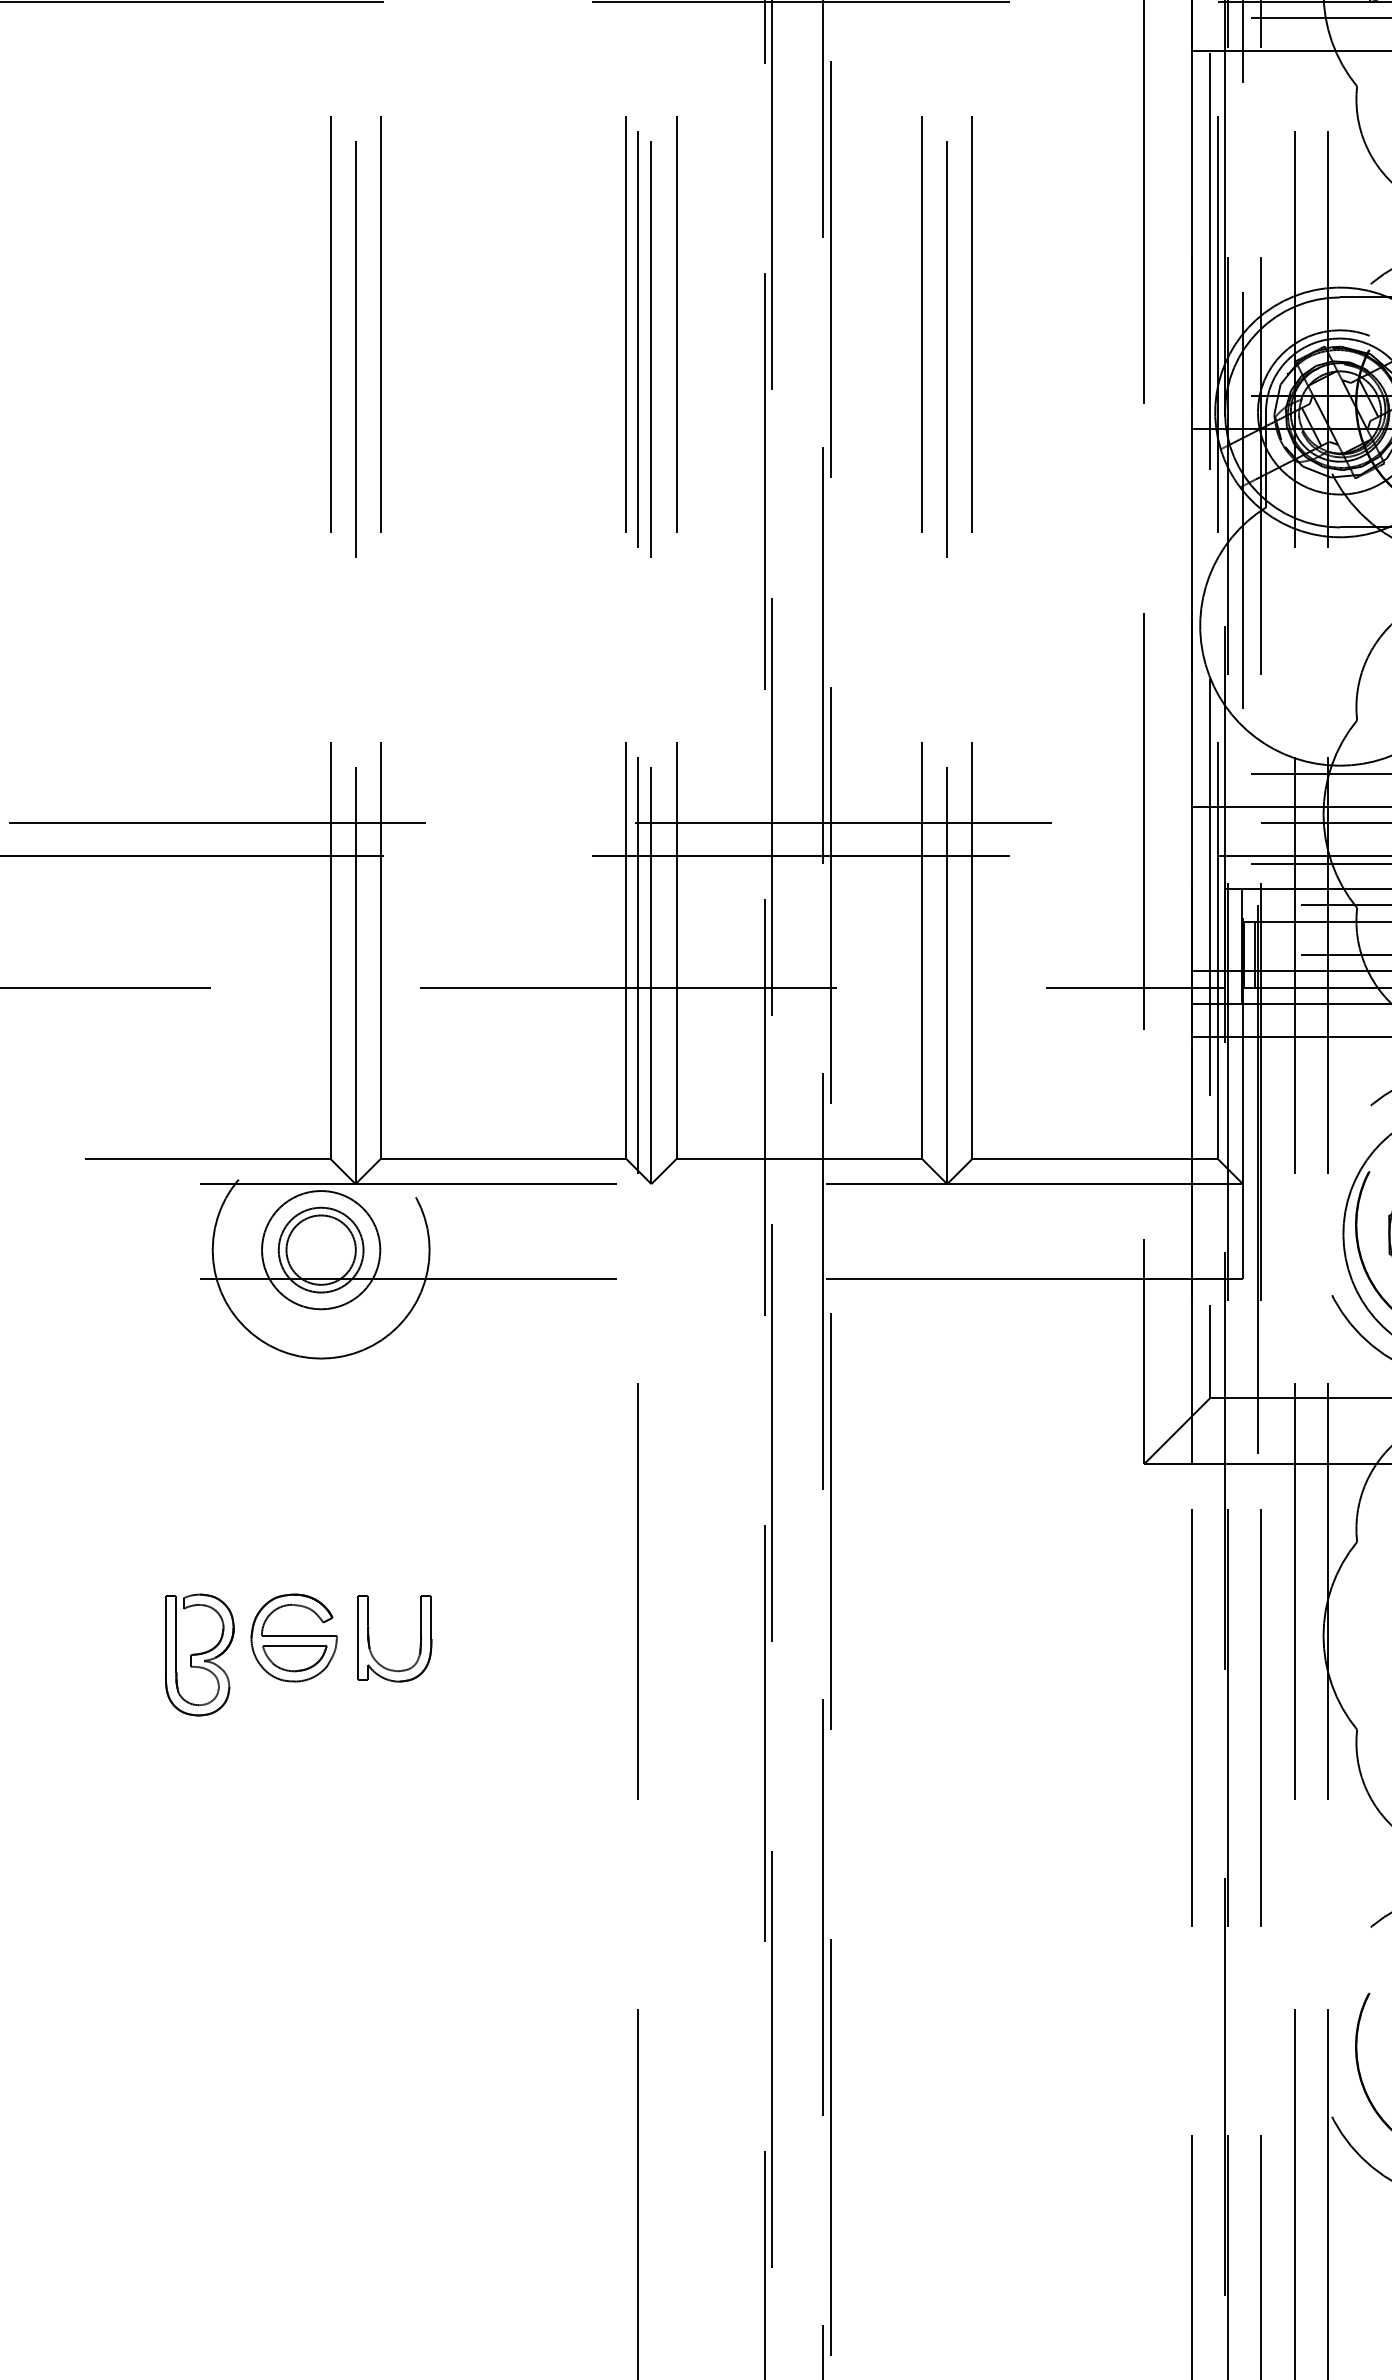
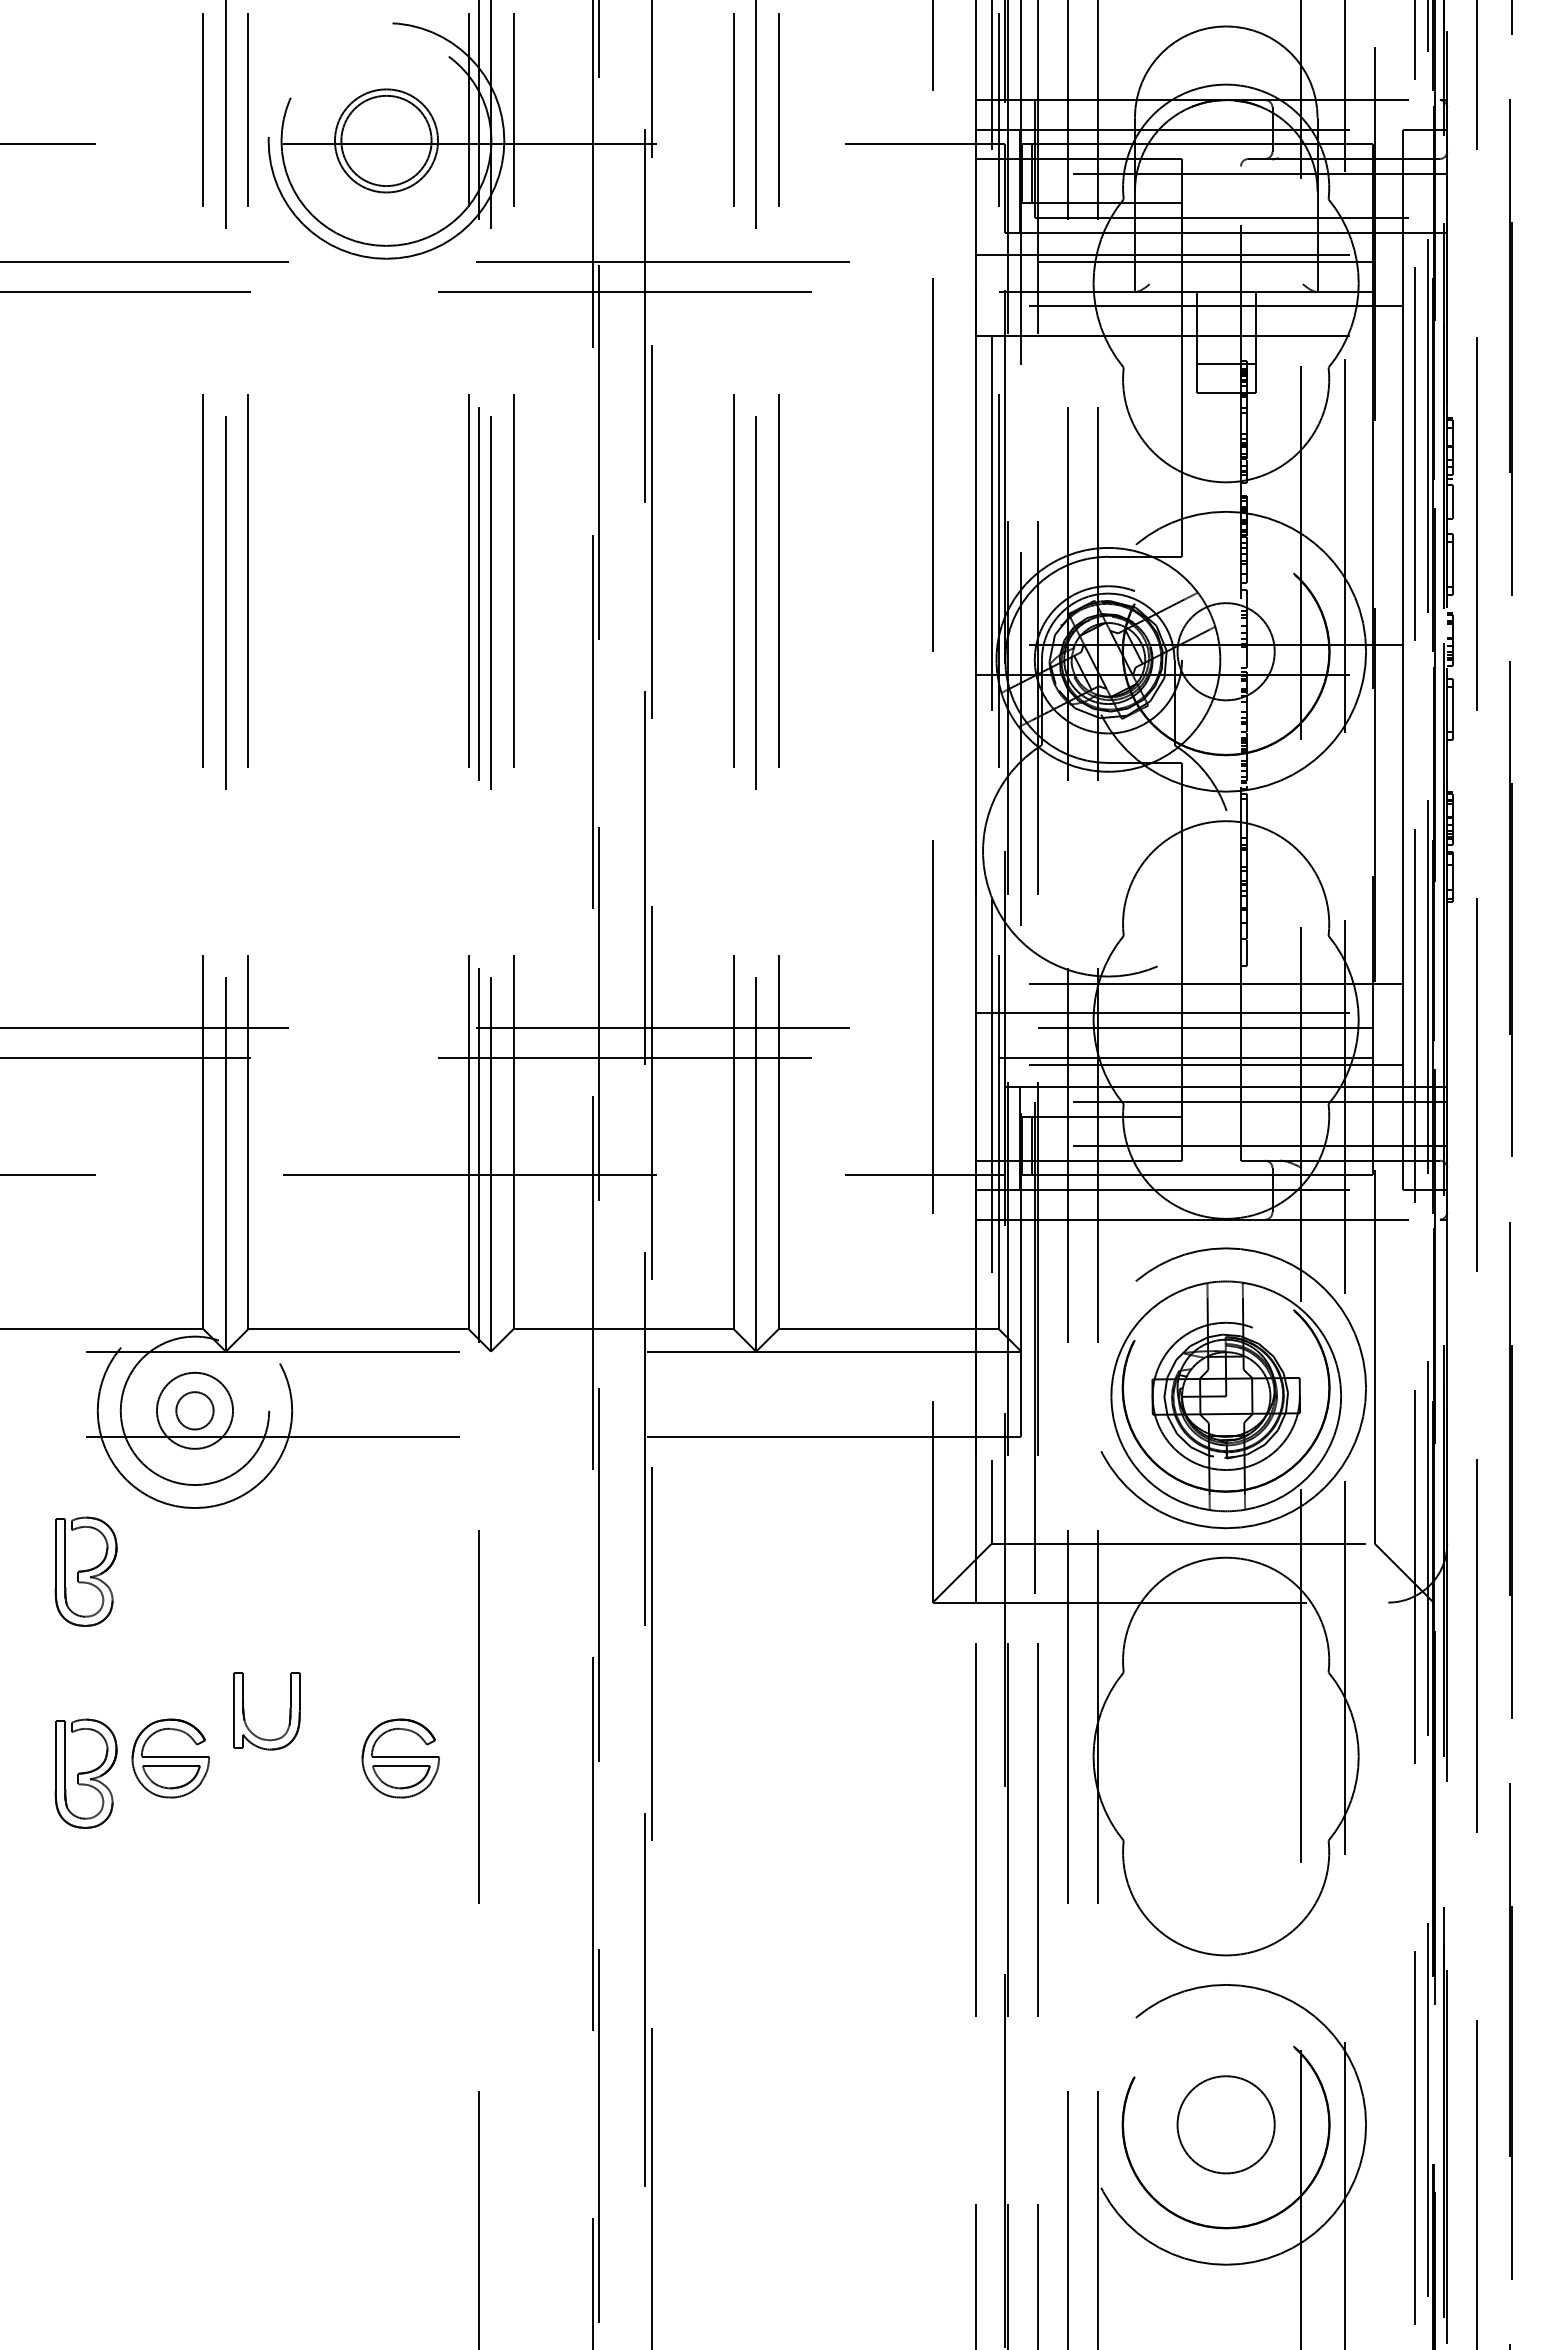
circle: (320, 1249) -> (194, 1410), size x0.6
circle: (320, 1249) -> (194, 1410), size x1.4
part: (199, 1429) -> (85, 1571), added
part: (550, 1637) -> (400, 1758), added
part: (369, 1639) -> (244, 1711), moved

